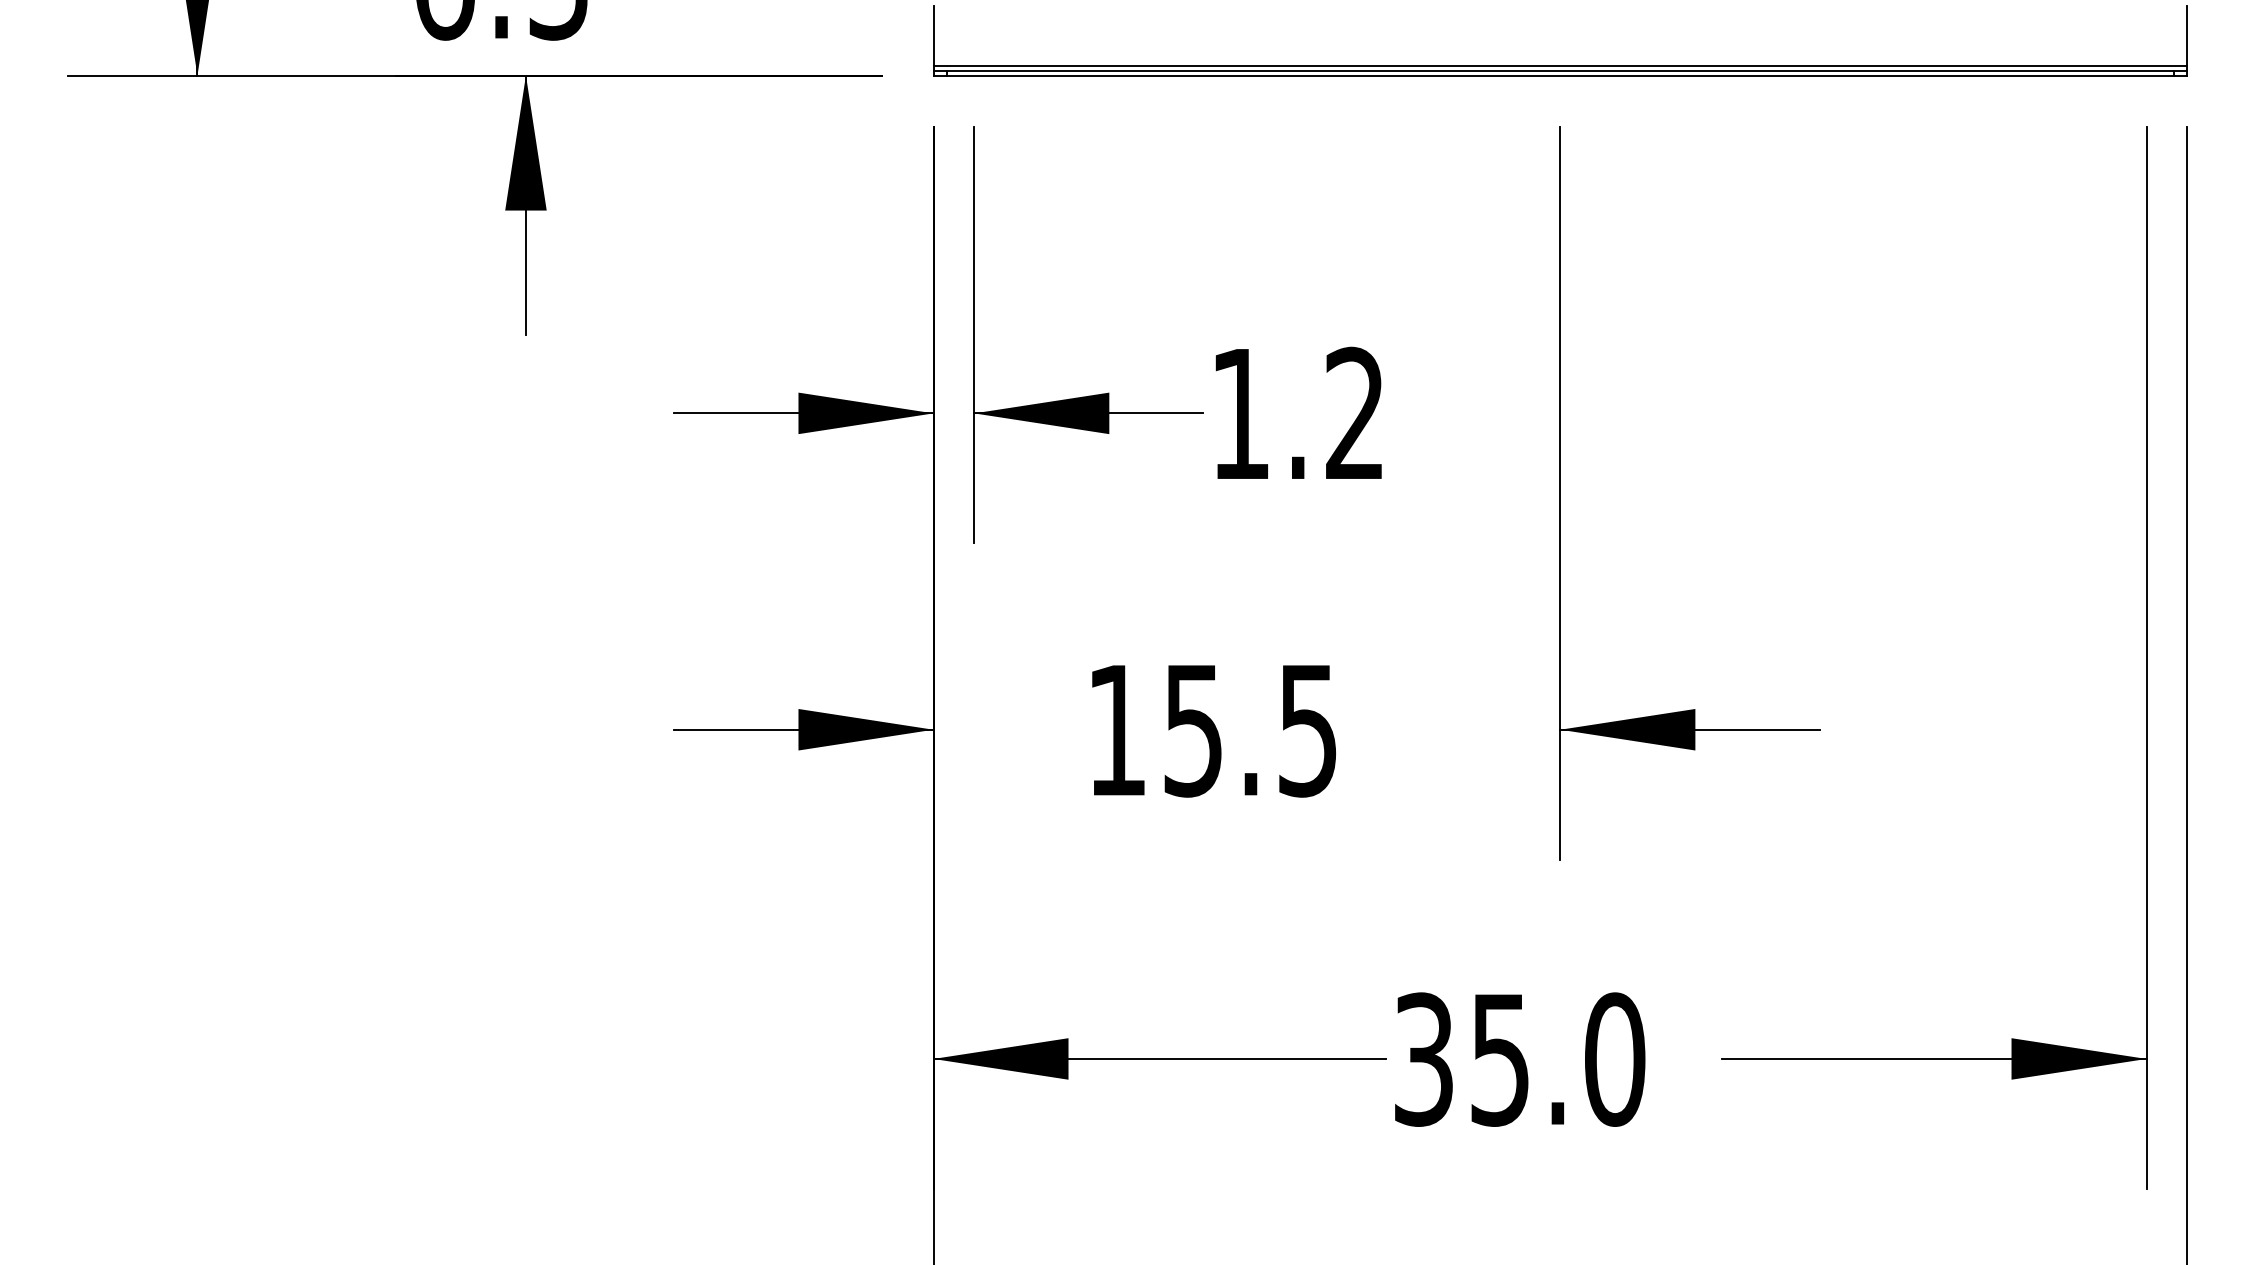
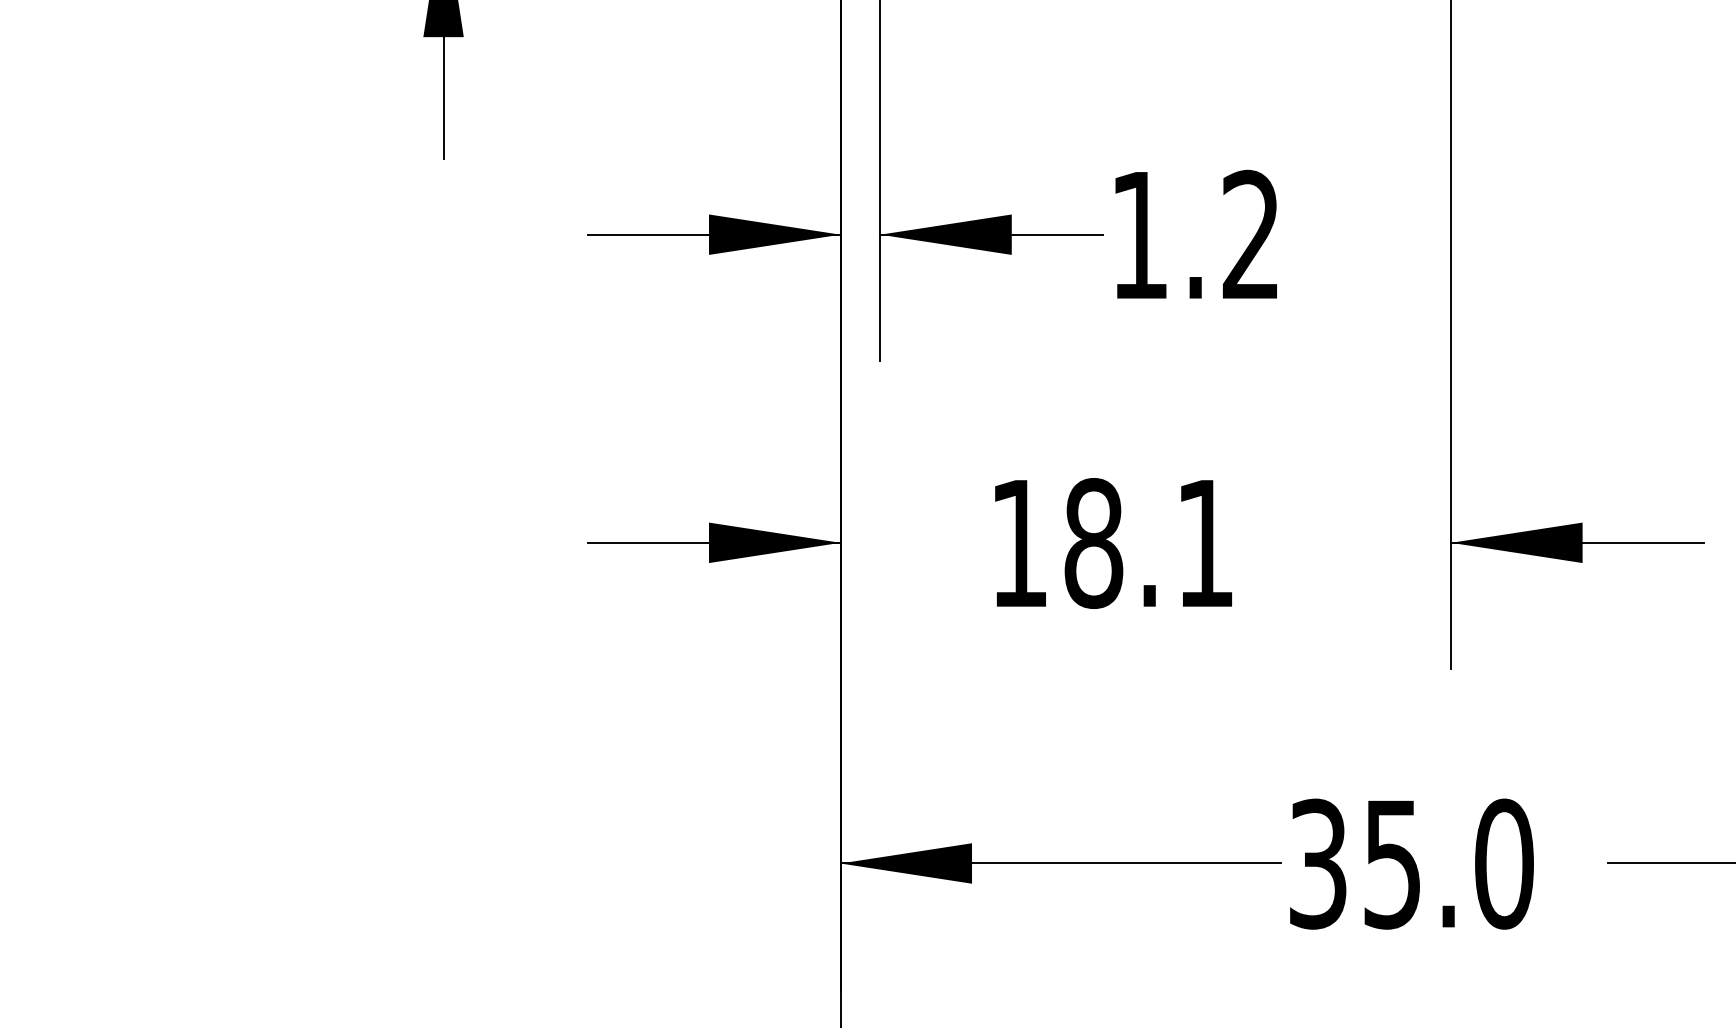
text: (1249, 730) -> (1148, 543), 15.5 -> 18.1

